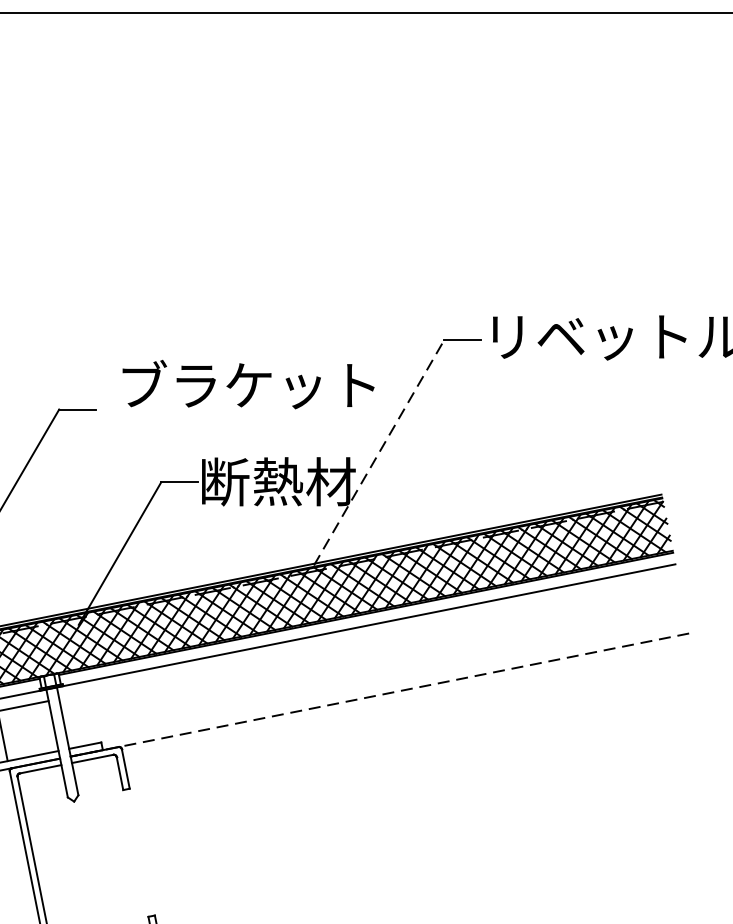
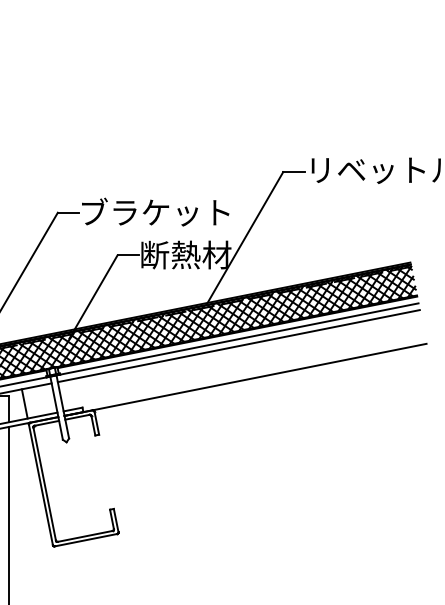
text: (248, 383) -> (155, 211), moved
line: (379, 451) -> (245, 237), dashed -> solid
line: (367, 638) -> (238, 346), added
line: (379, 694) -> (245, 379), dashed -> solid

